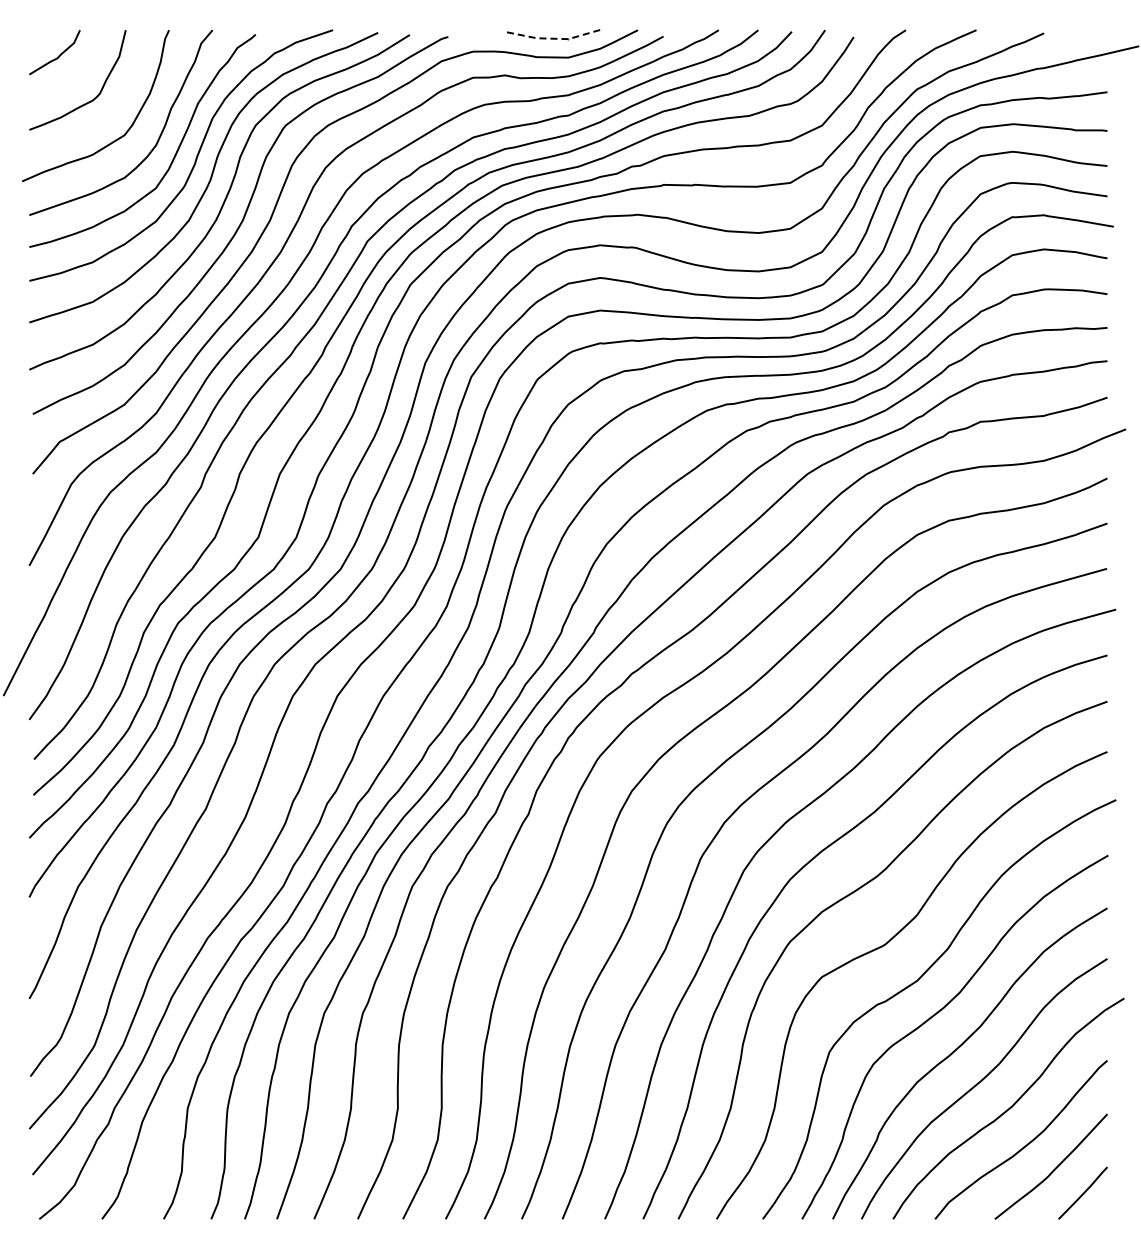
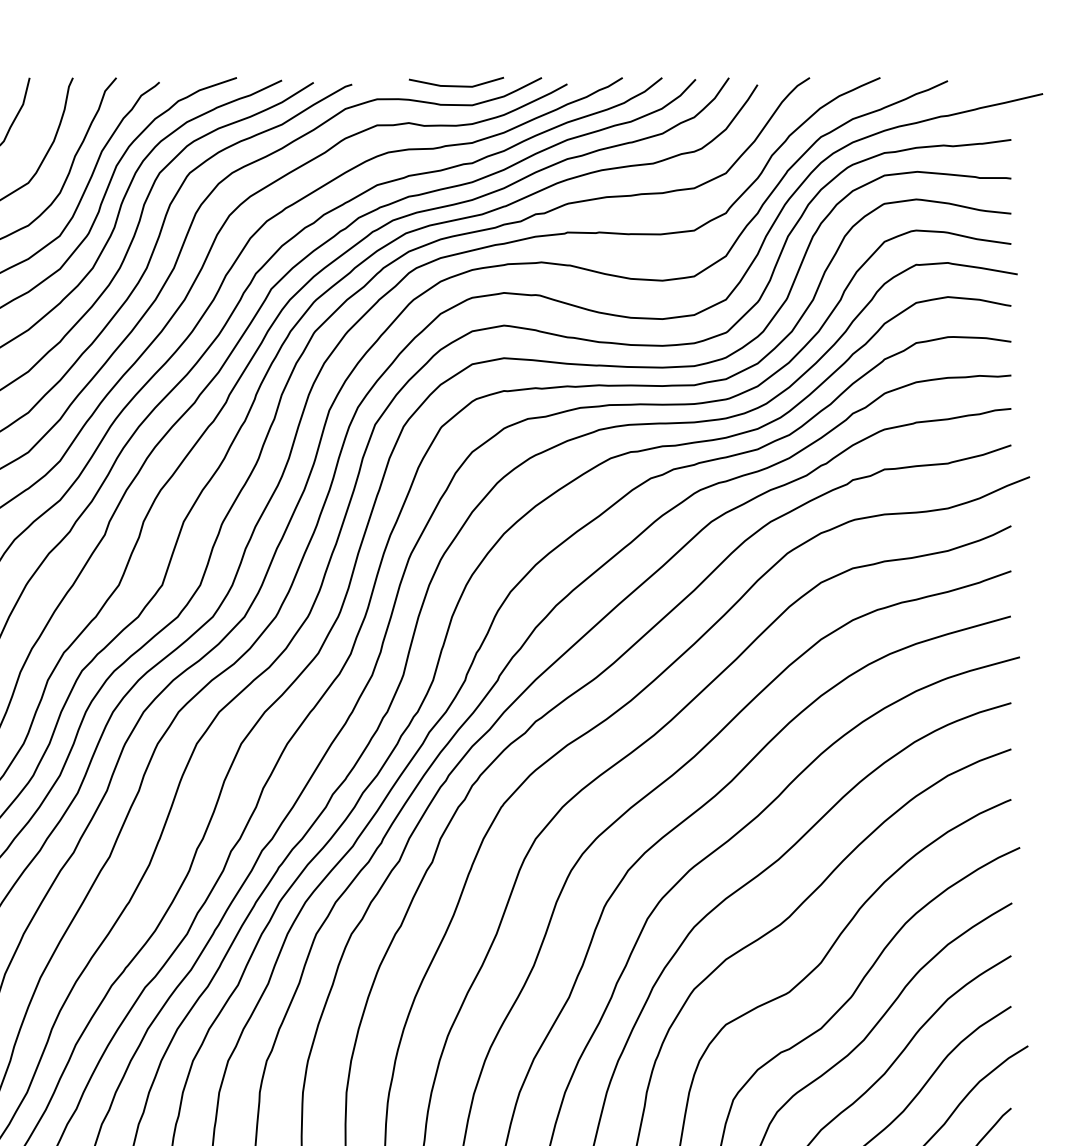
line: (552, 38) -> (456, 86), dashed -> solid

